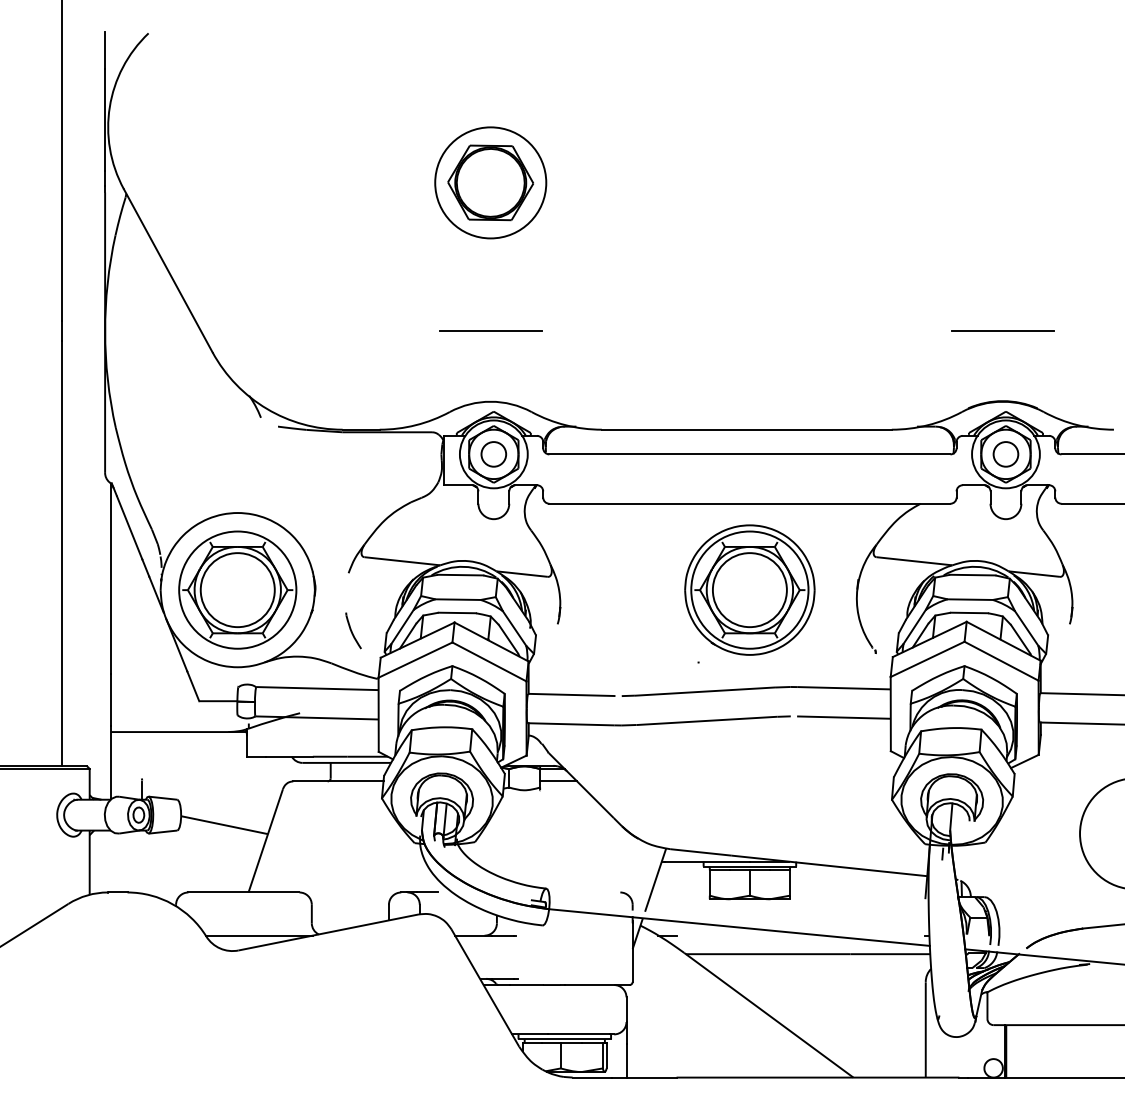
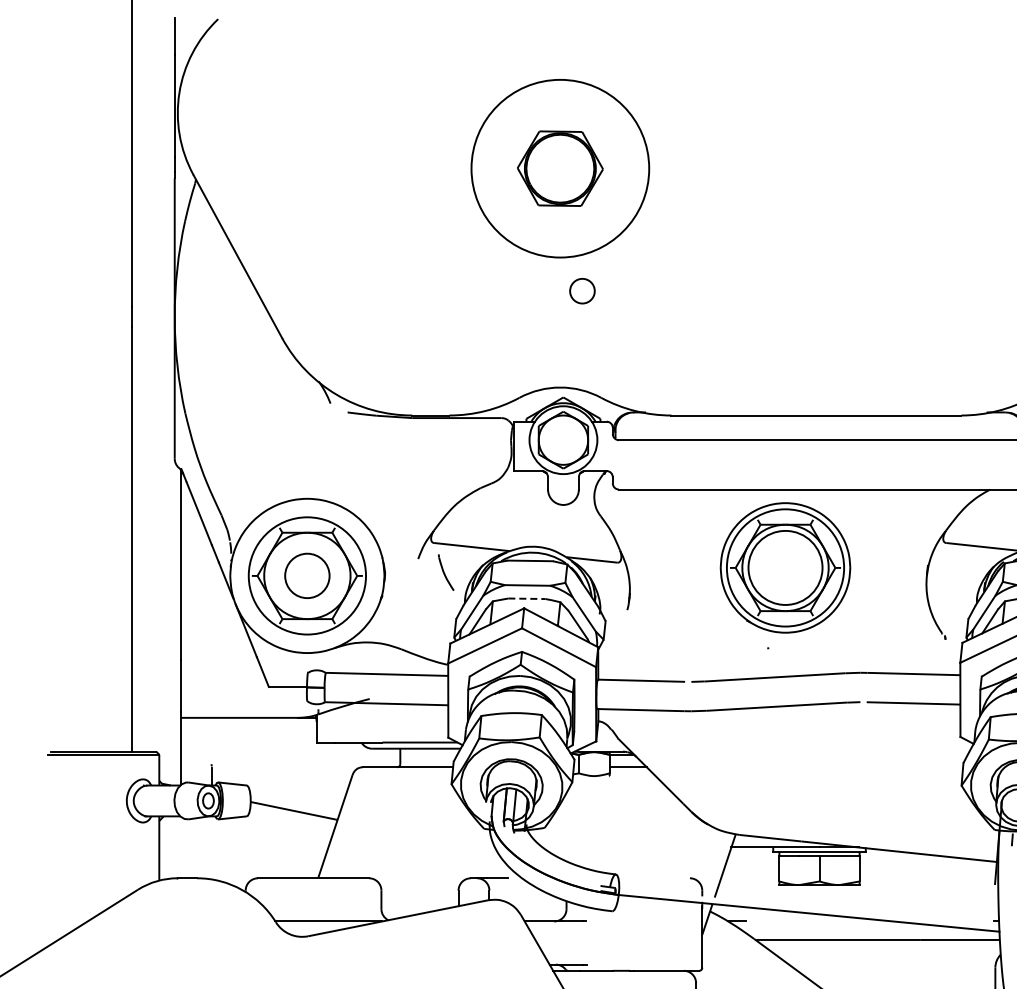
circle: (490, 182) -> (560, 168), size x1.6
line: (490, 330) -> (560, 316), removed
circle: (493, 454) -> (582, 291), moved
part: (749, 589) -> (785, 567), moved
circle: (237, 590) -> (307, 576), size x0.6
line: (457, 612) -> (527, 598), solid -> dashed
part: (353, 630) -> (446, 572), moved

